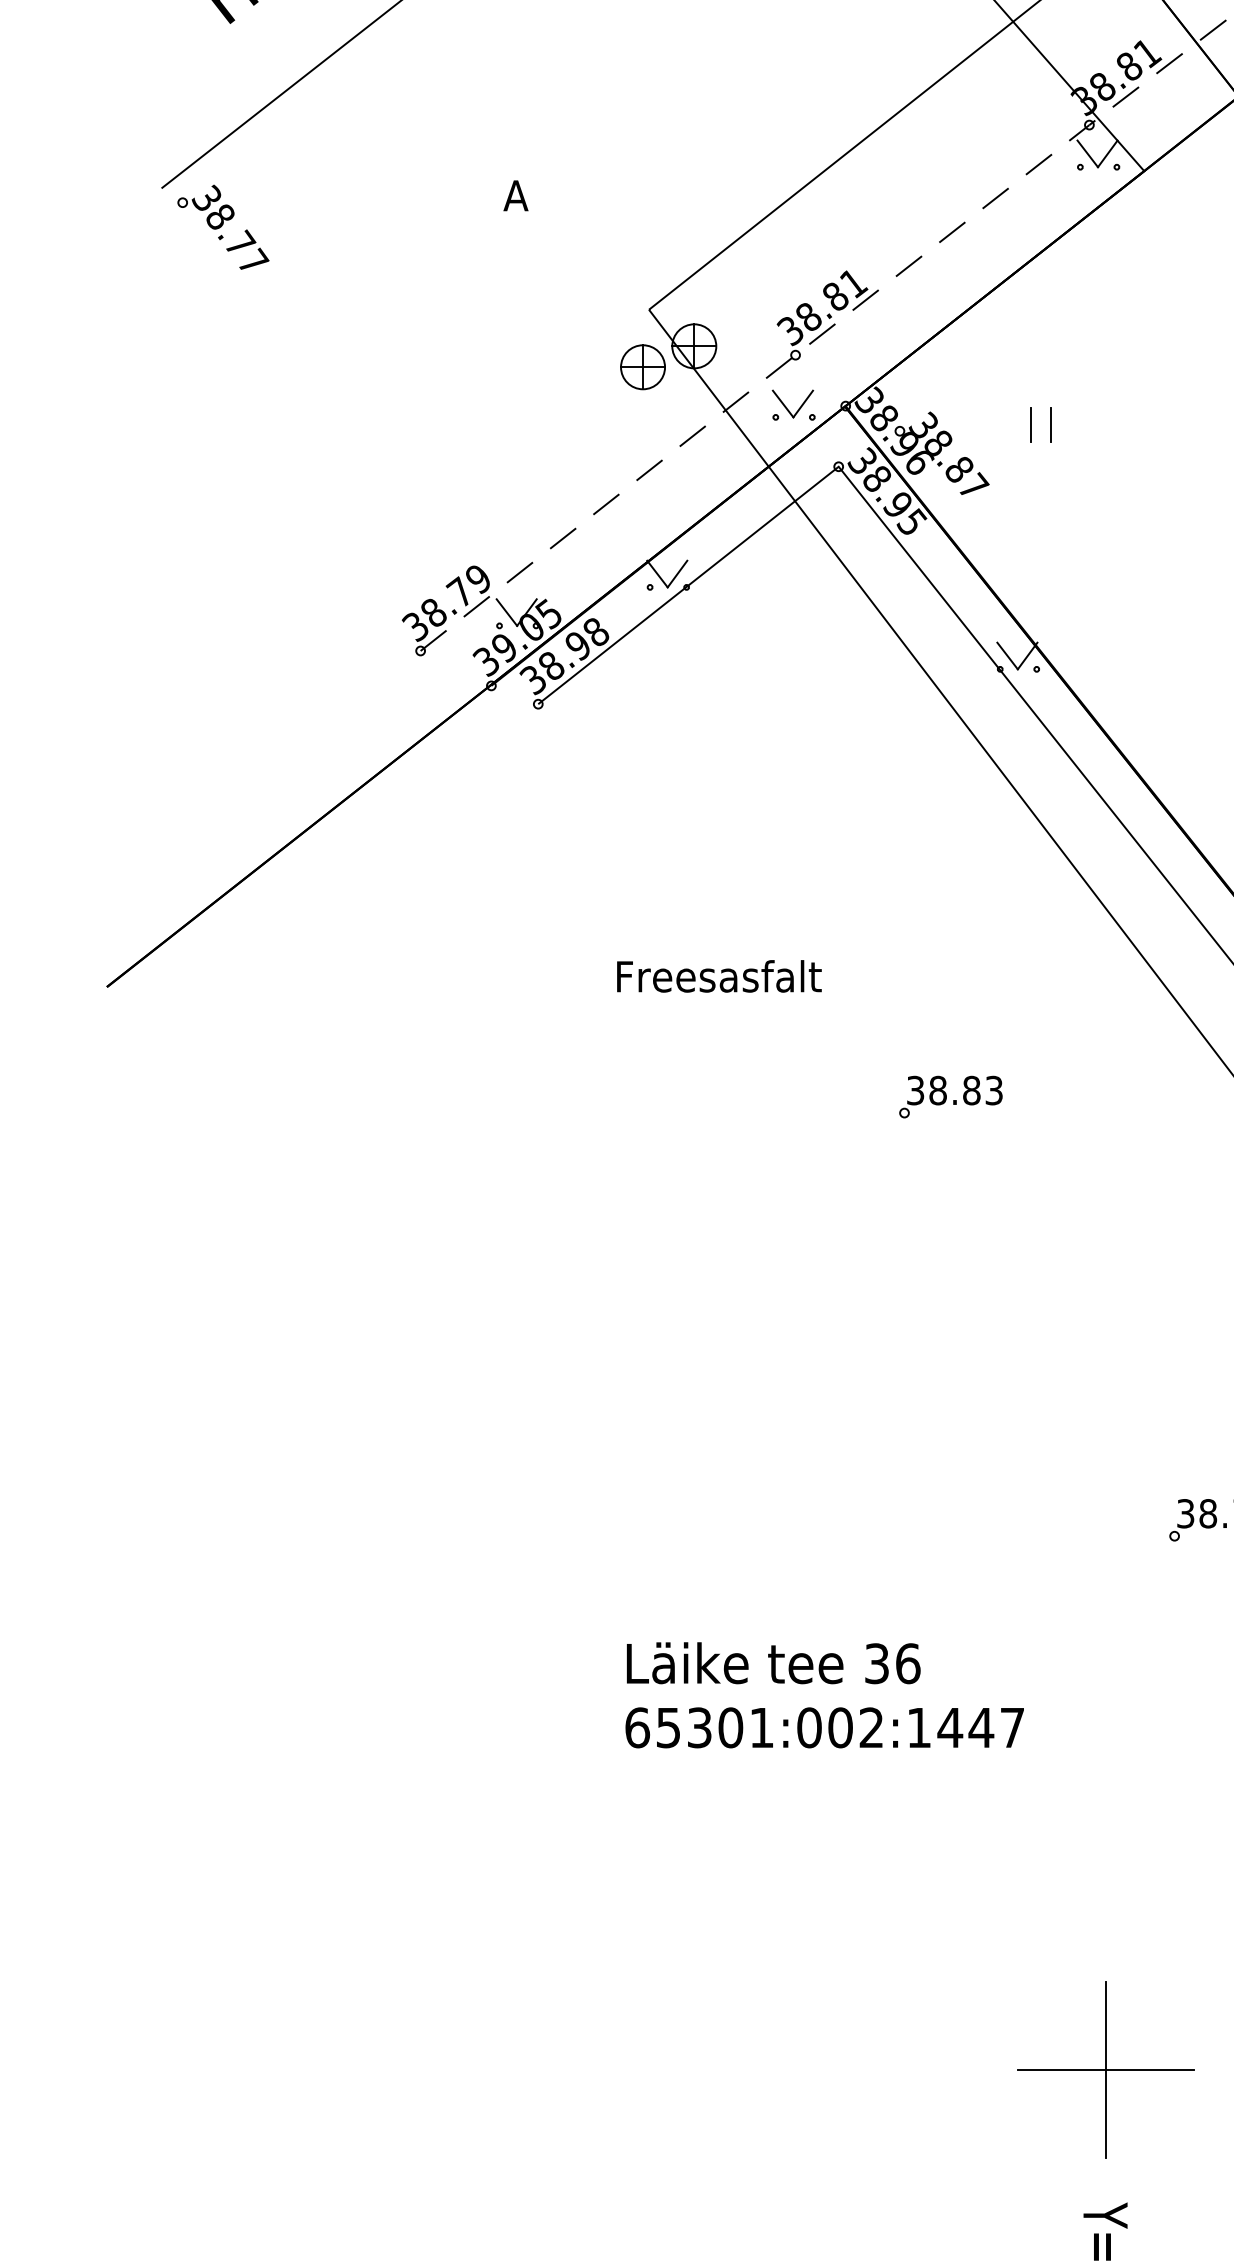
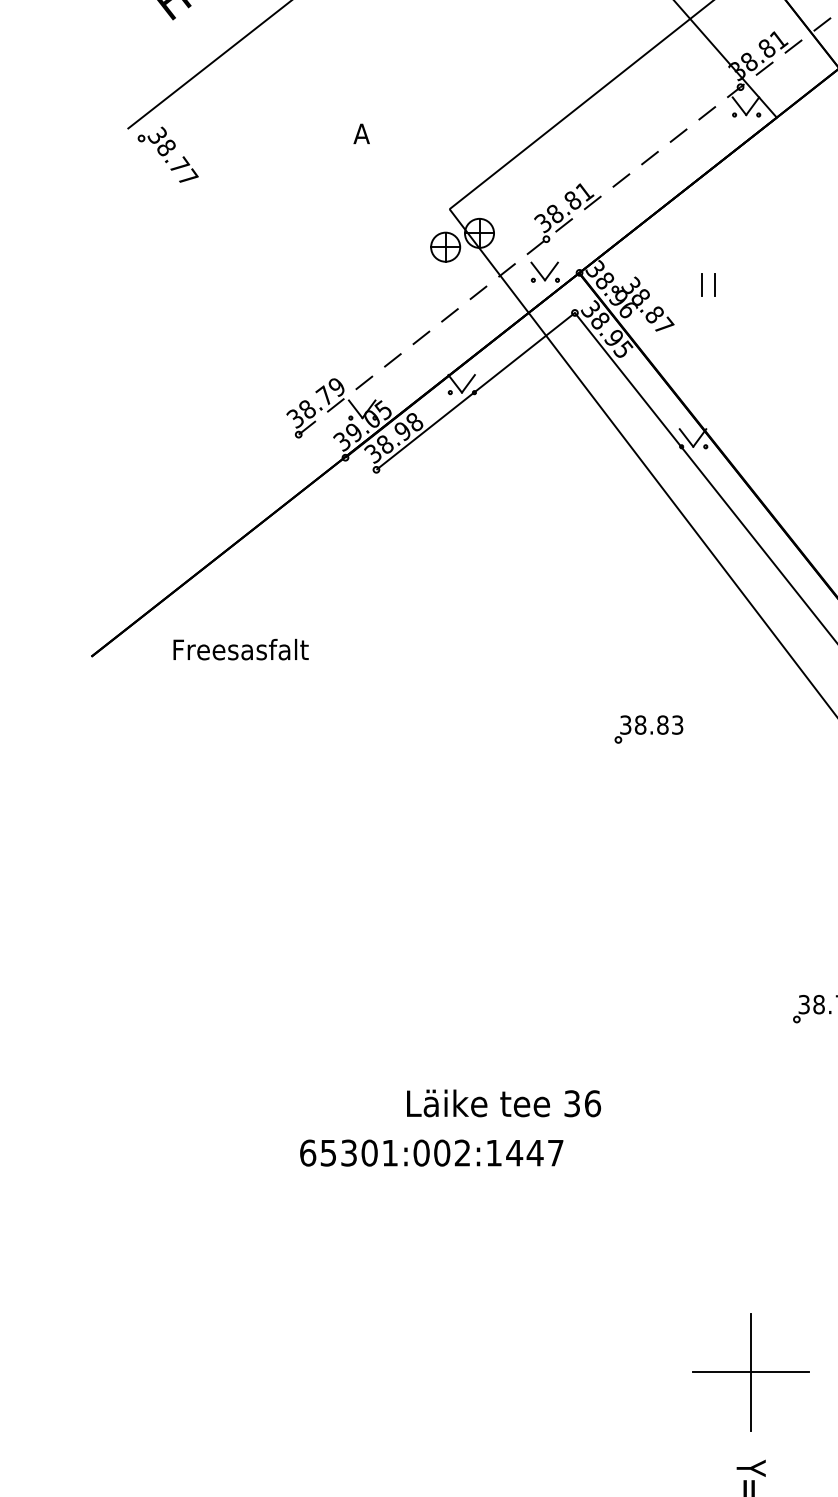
text: (718, 976) -> (240, 649), moved
text: (774, 1663) -> (504, 1103), moved
text: (824, 1726) -> (431, 1152), moved

